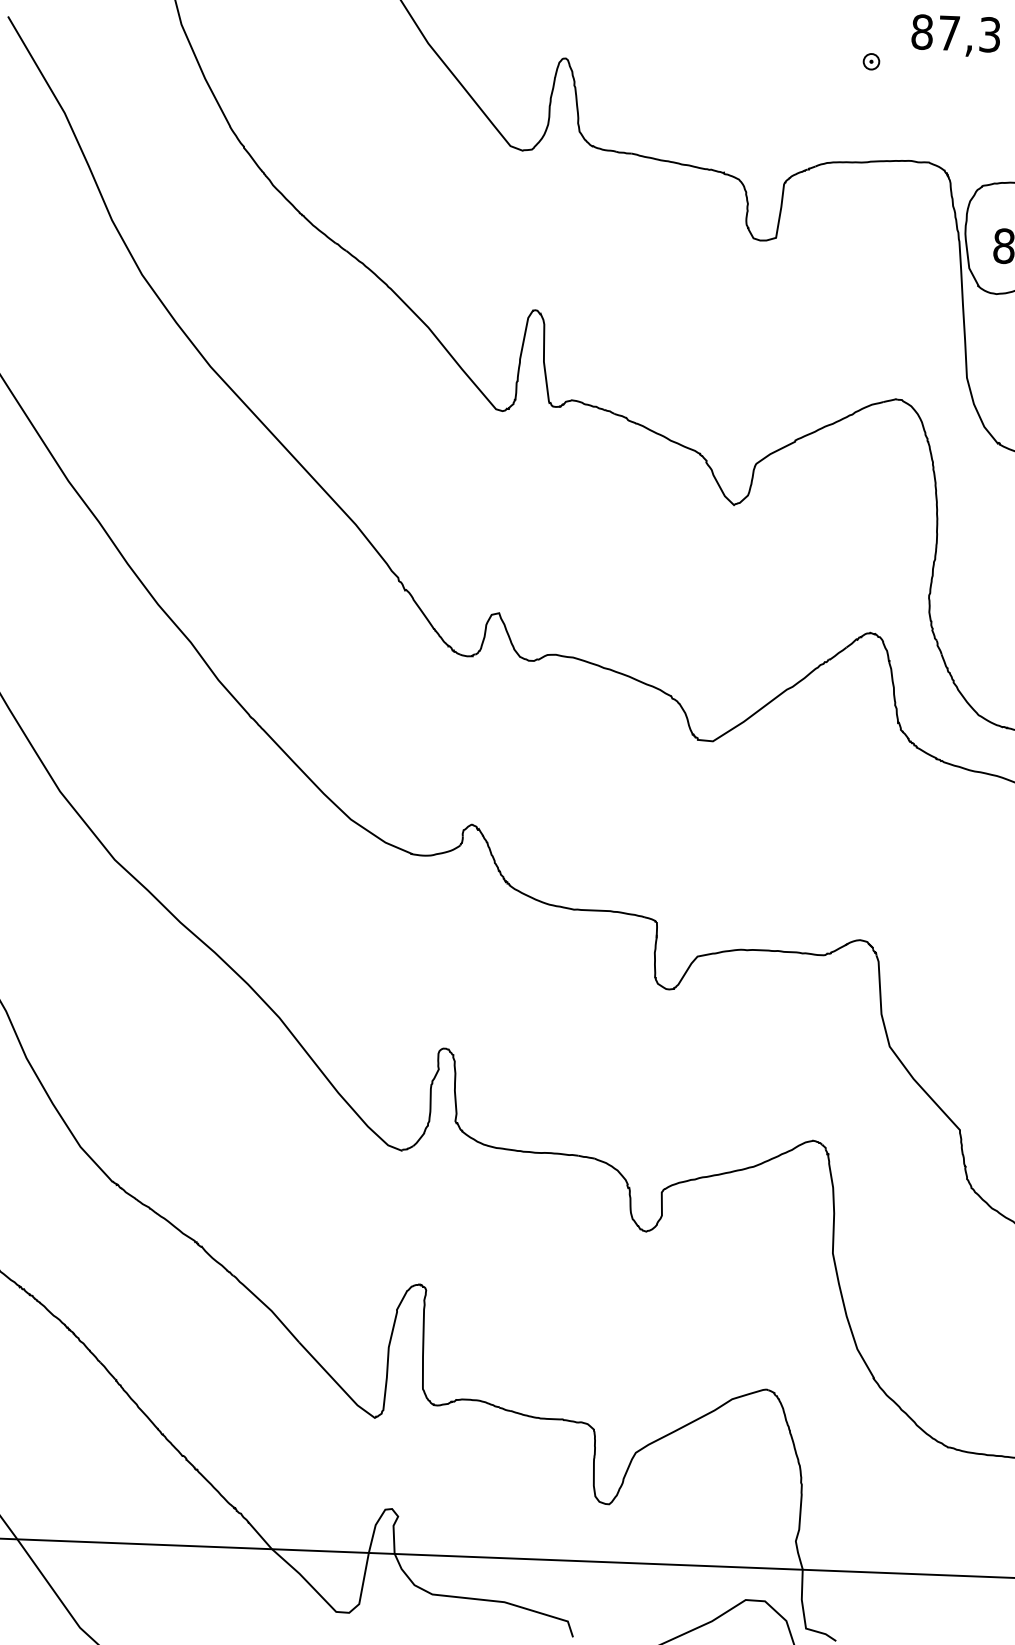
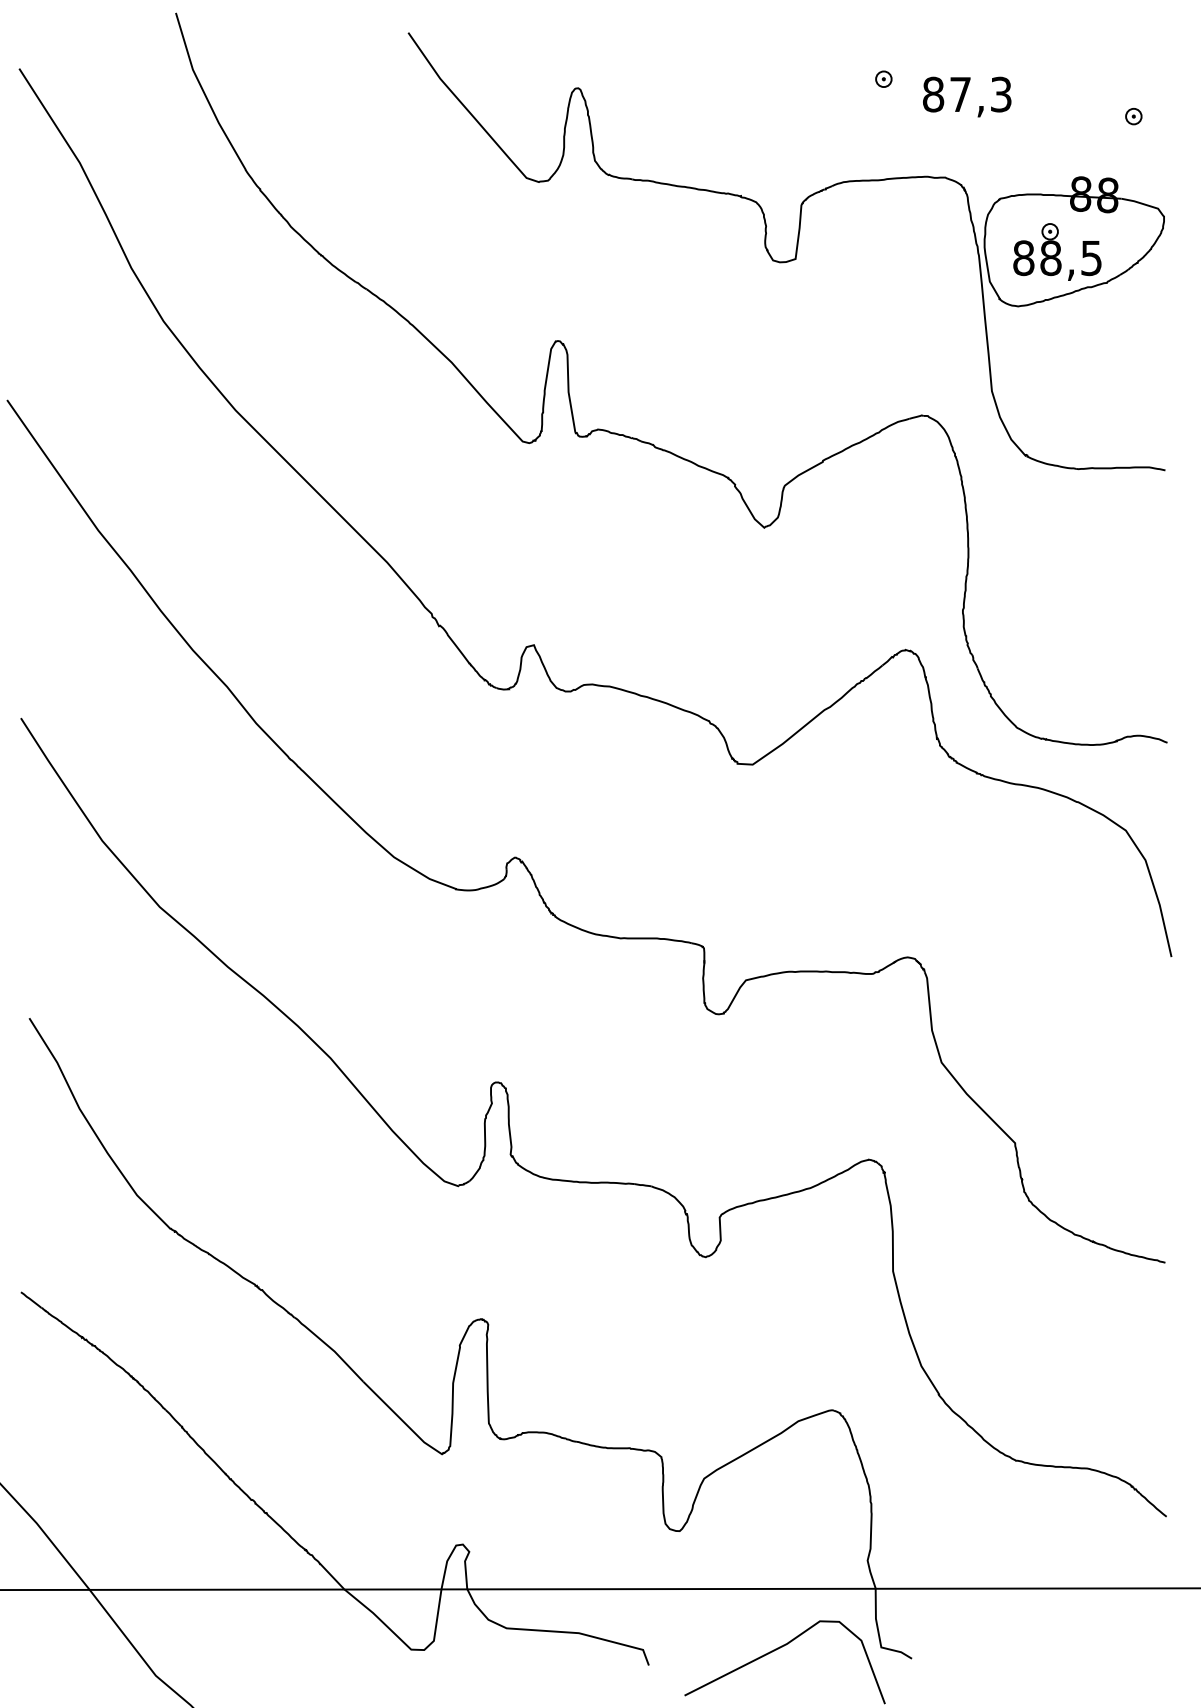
text: (956, 35) -> (967, 96), moved

